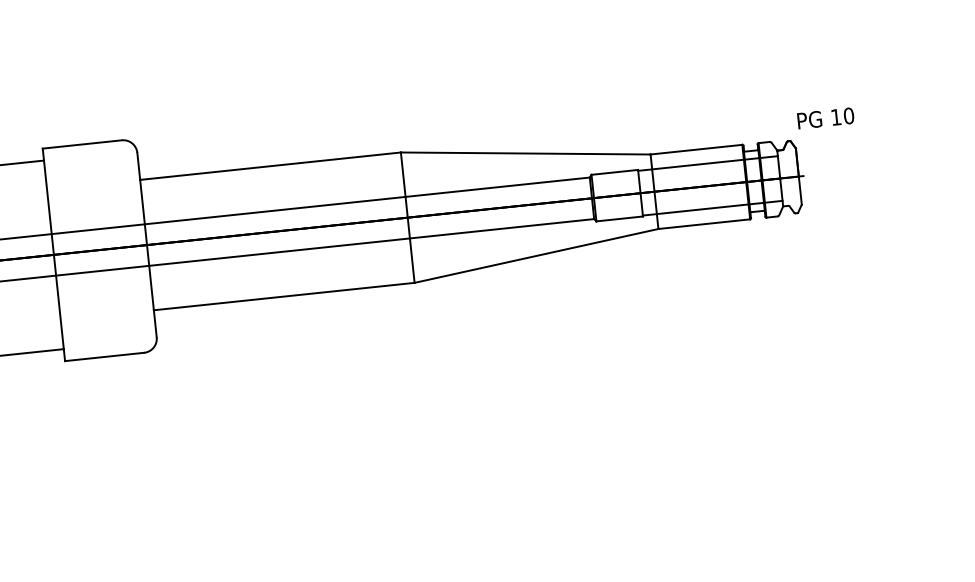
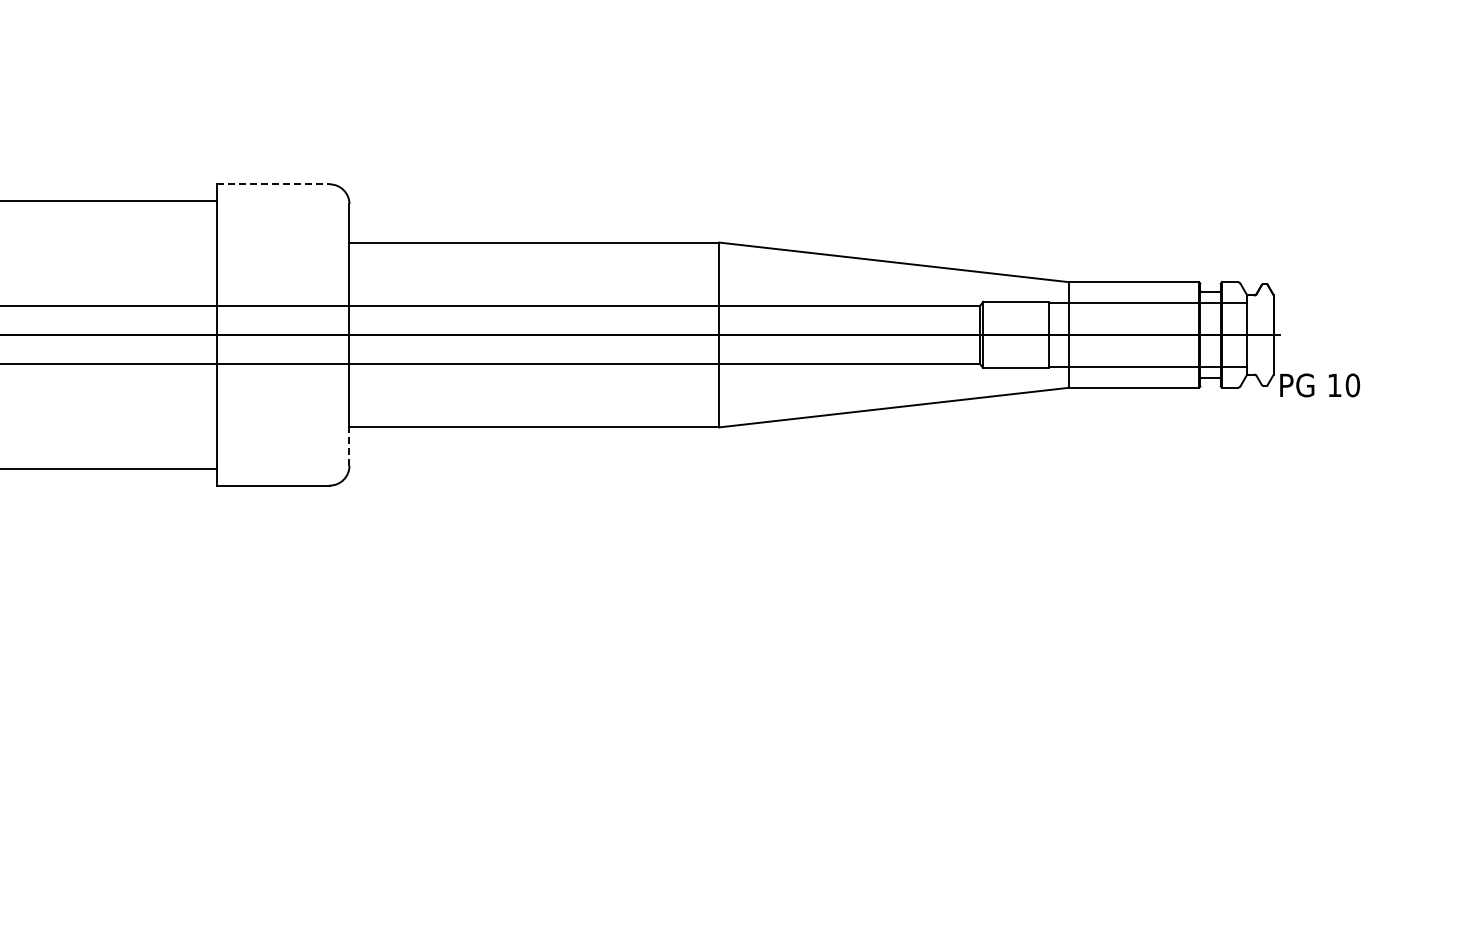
text: (826, 118) -> (1320, 385), moved
line: (82, 144) -> (274, 184), solid -> dashed
line: (155, 323) -> (349, 446), solid -> dashed

